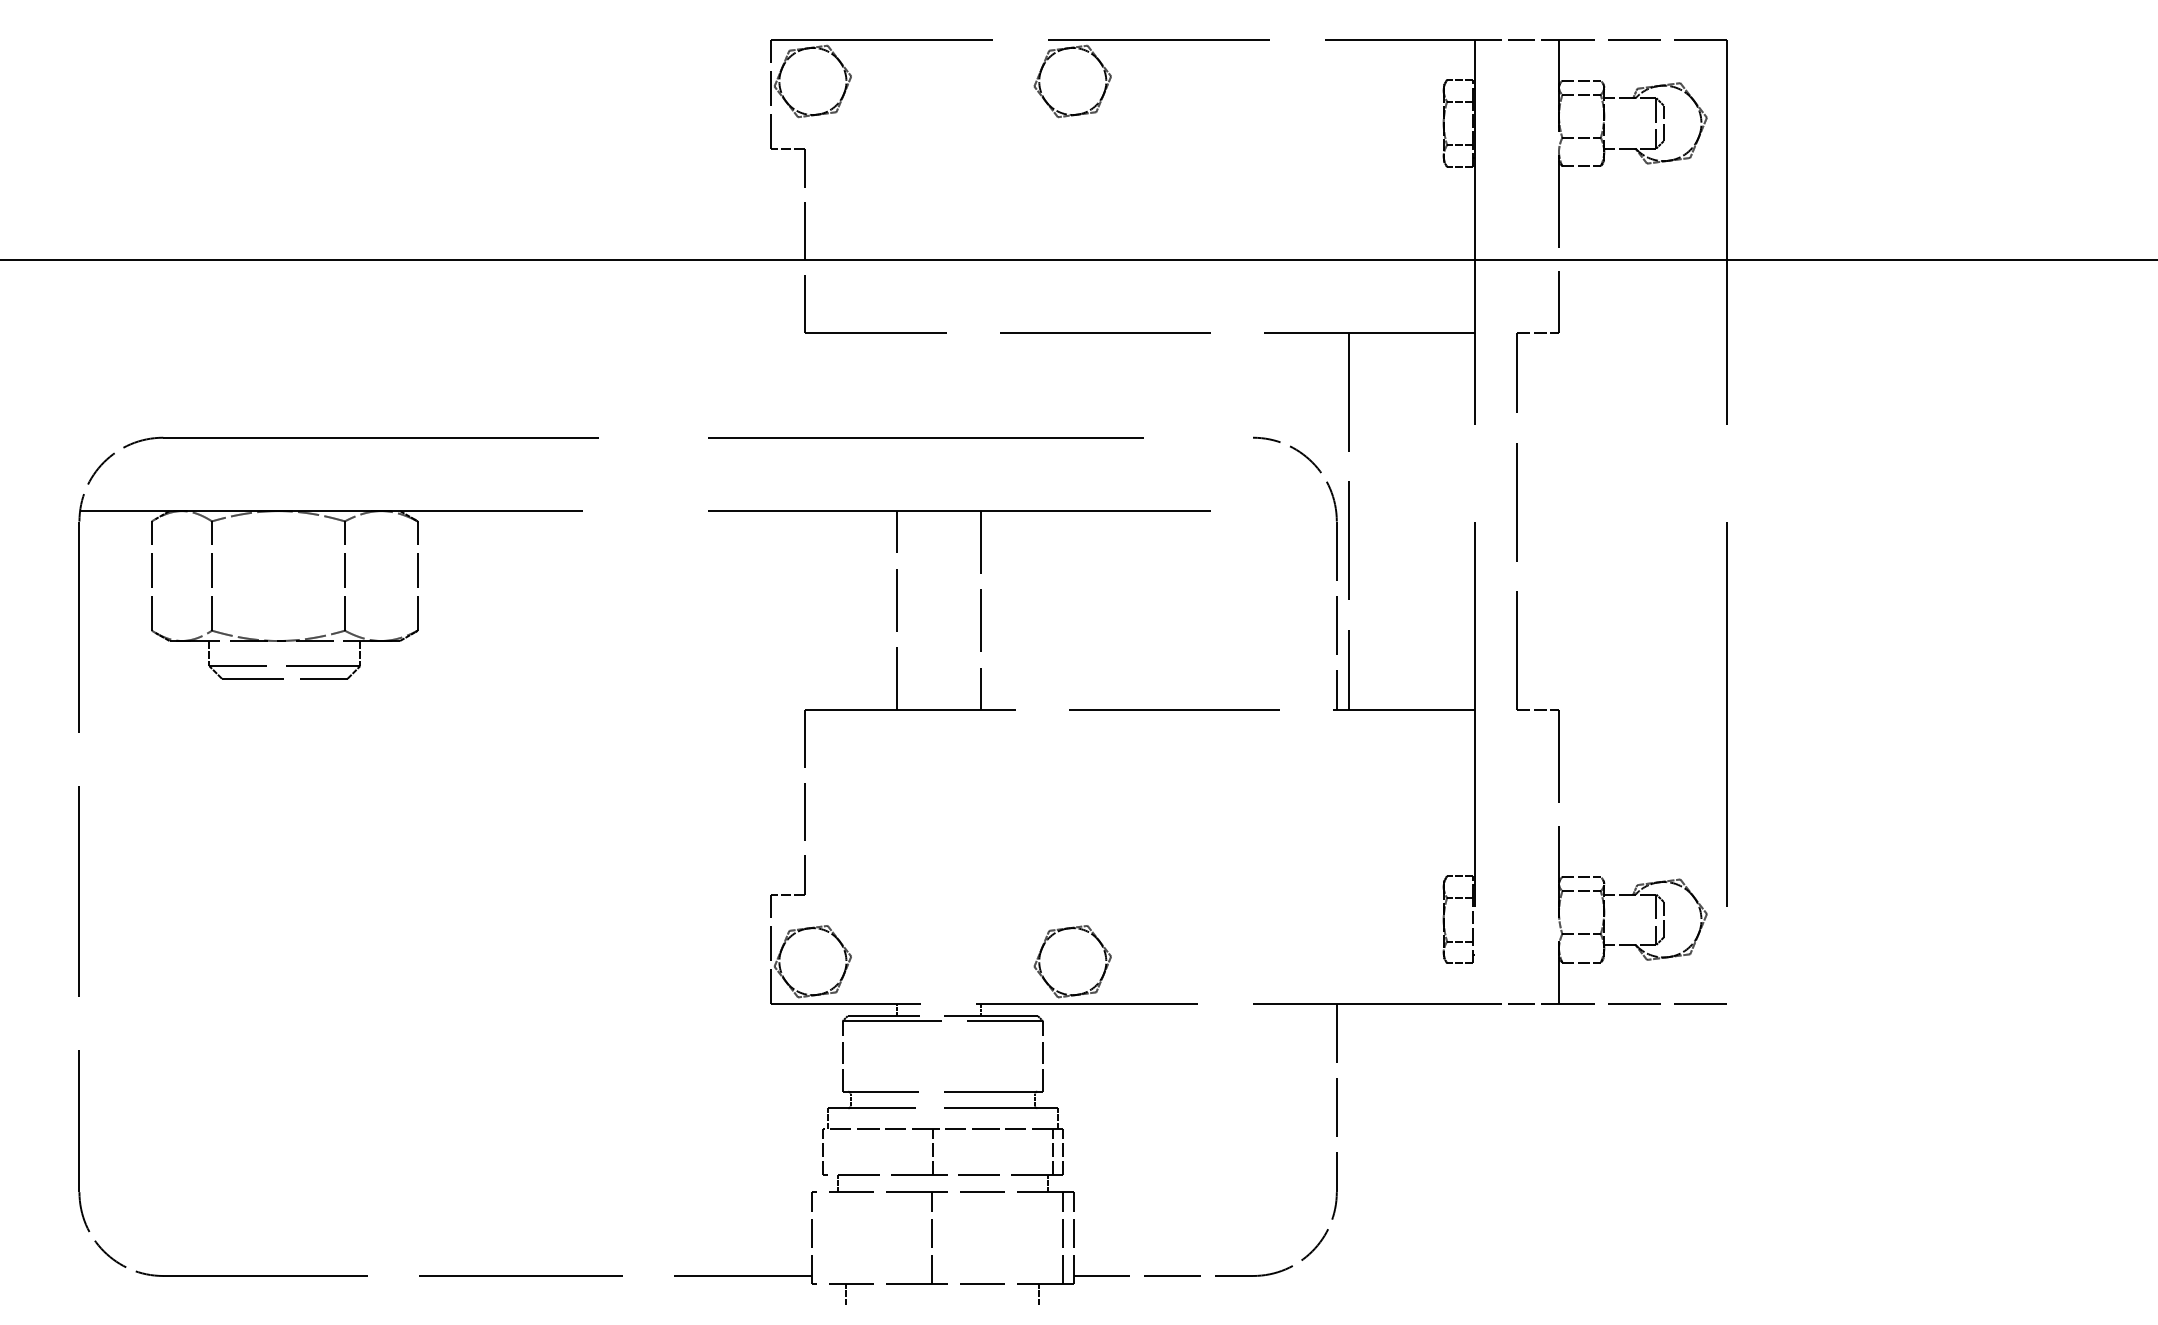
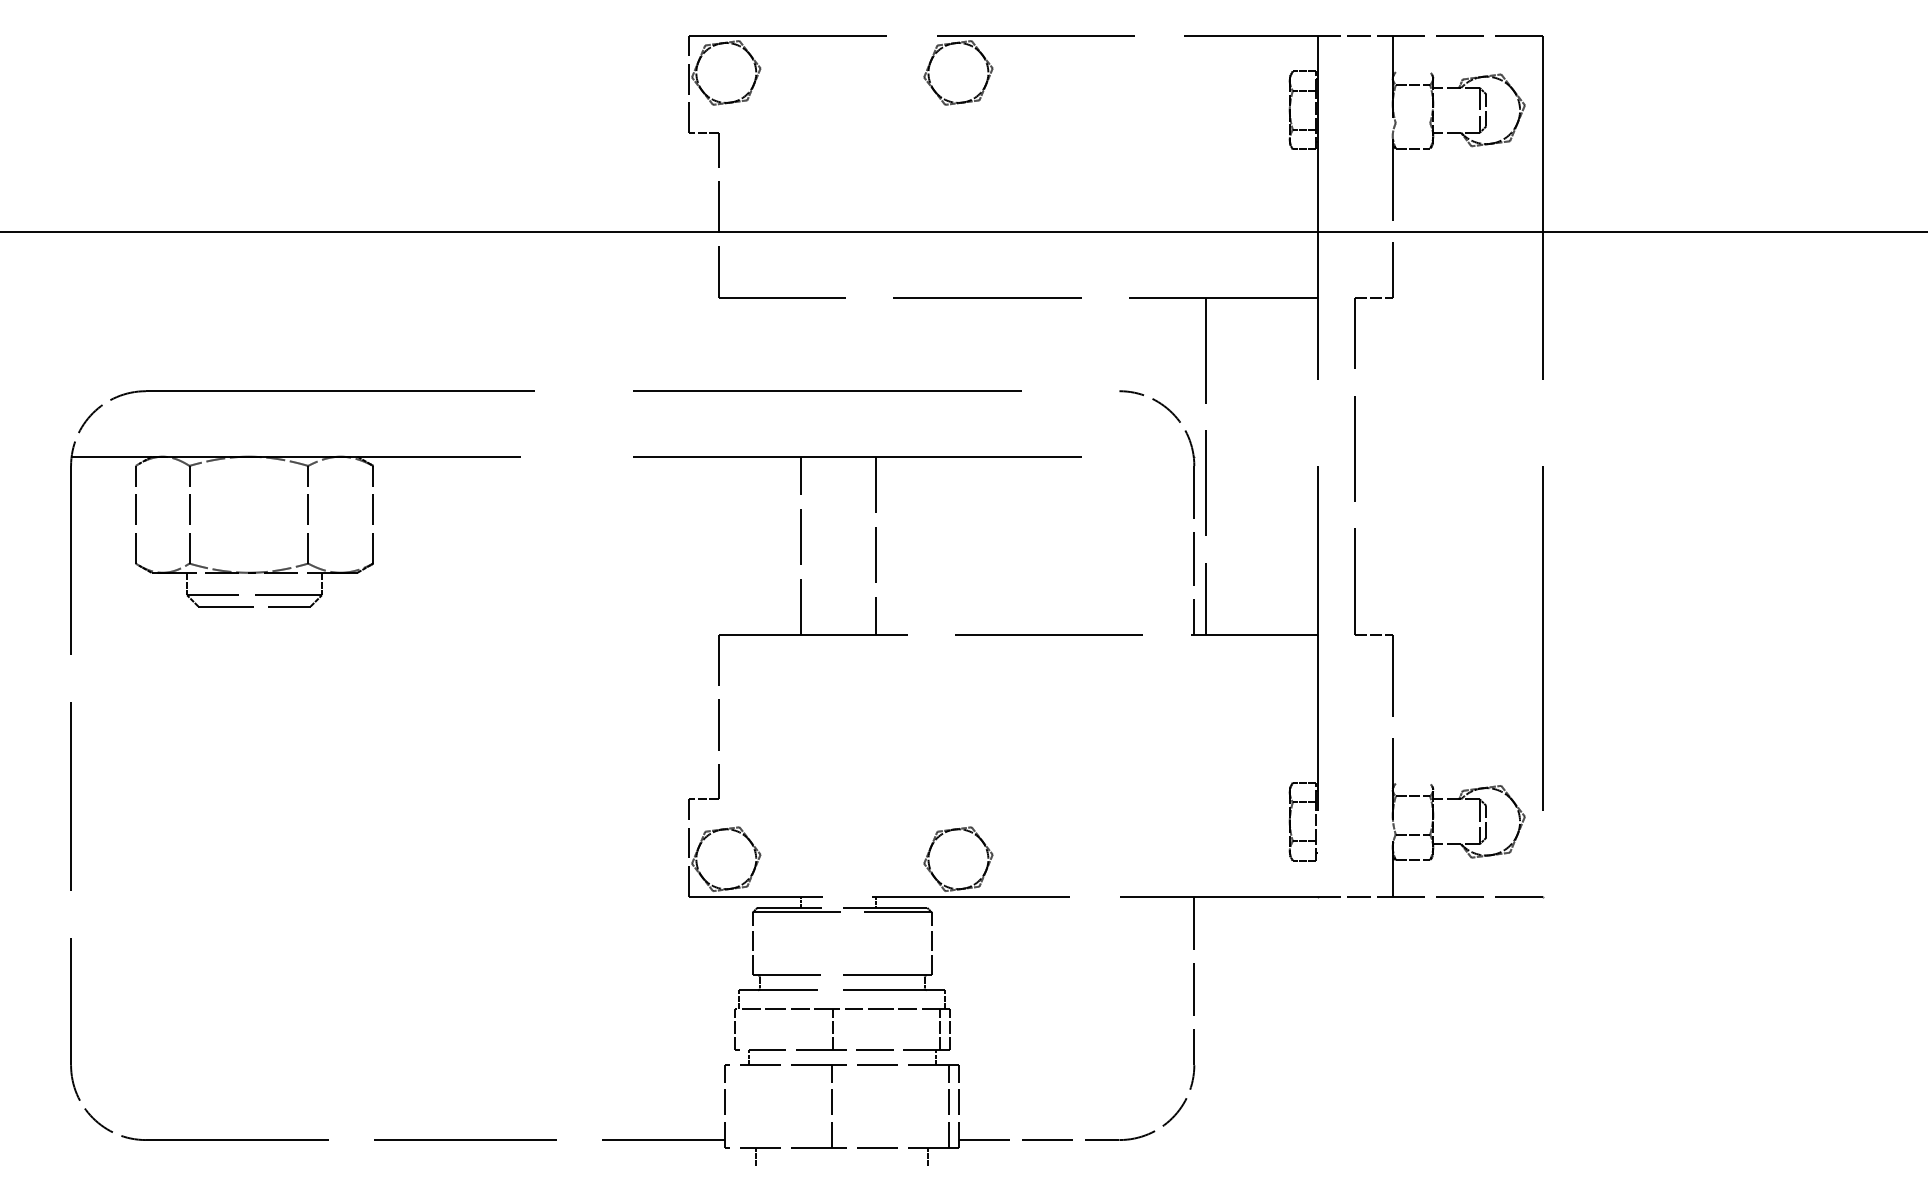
line: (1581, 80) -> (1412, 72), removed
line: (1581, 138) -> (1412, 123), removed
line: (1581, 876) -> (1412, 783), removed

